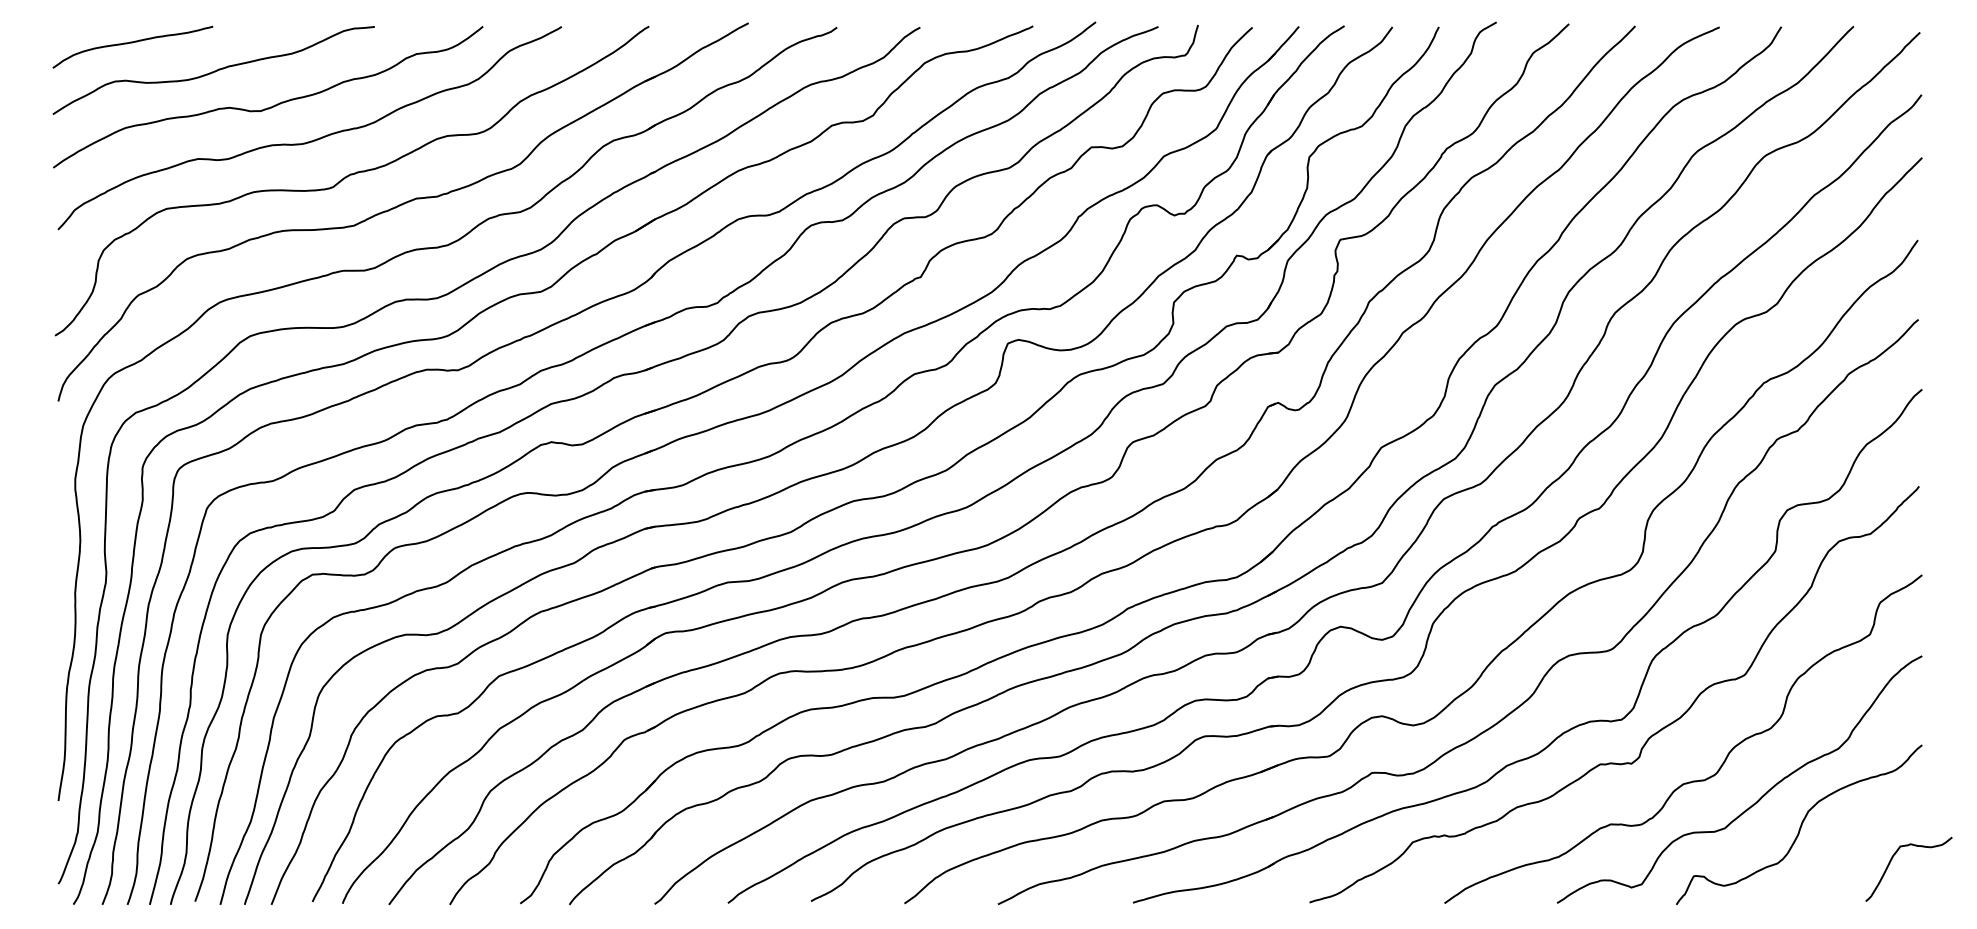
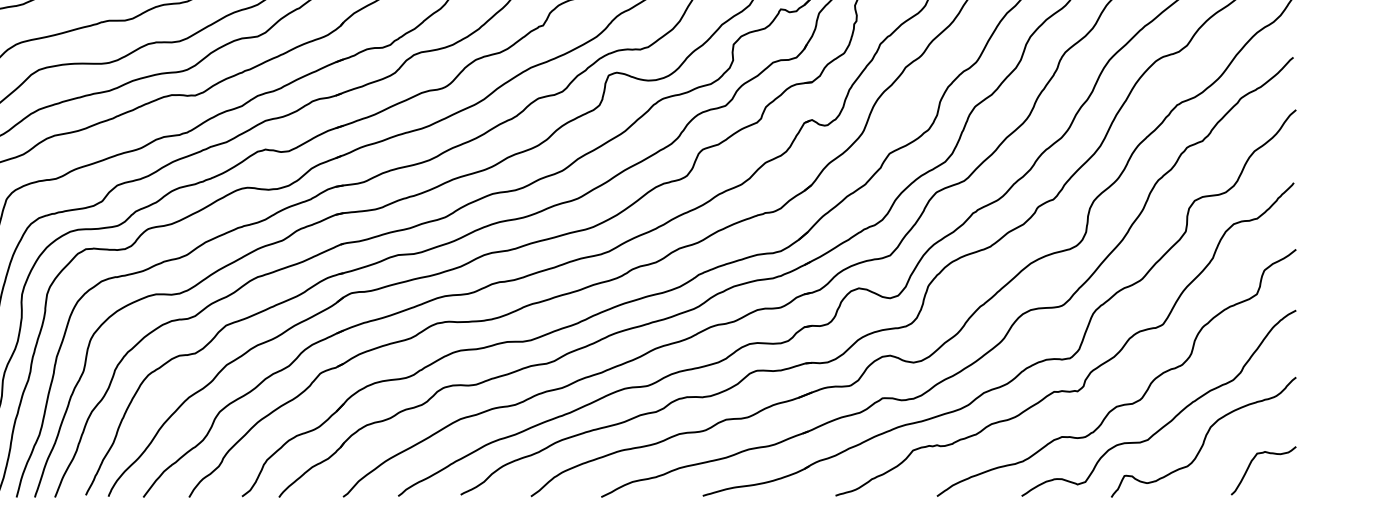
curve: (1892, 859) -> (1251, 463), moved

